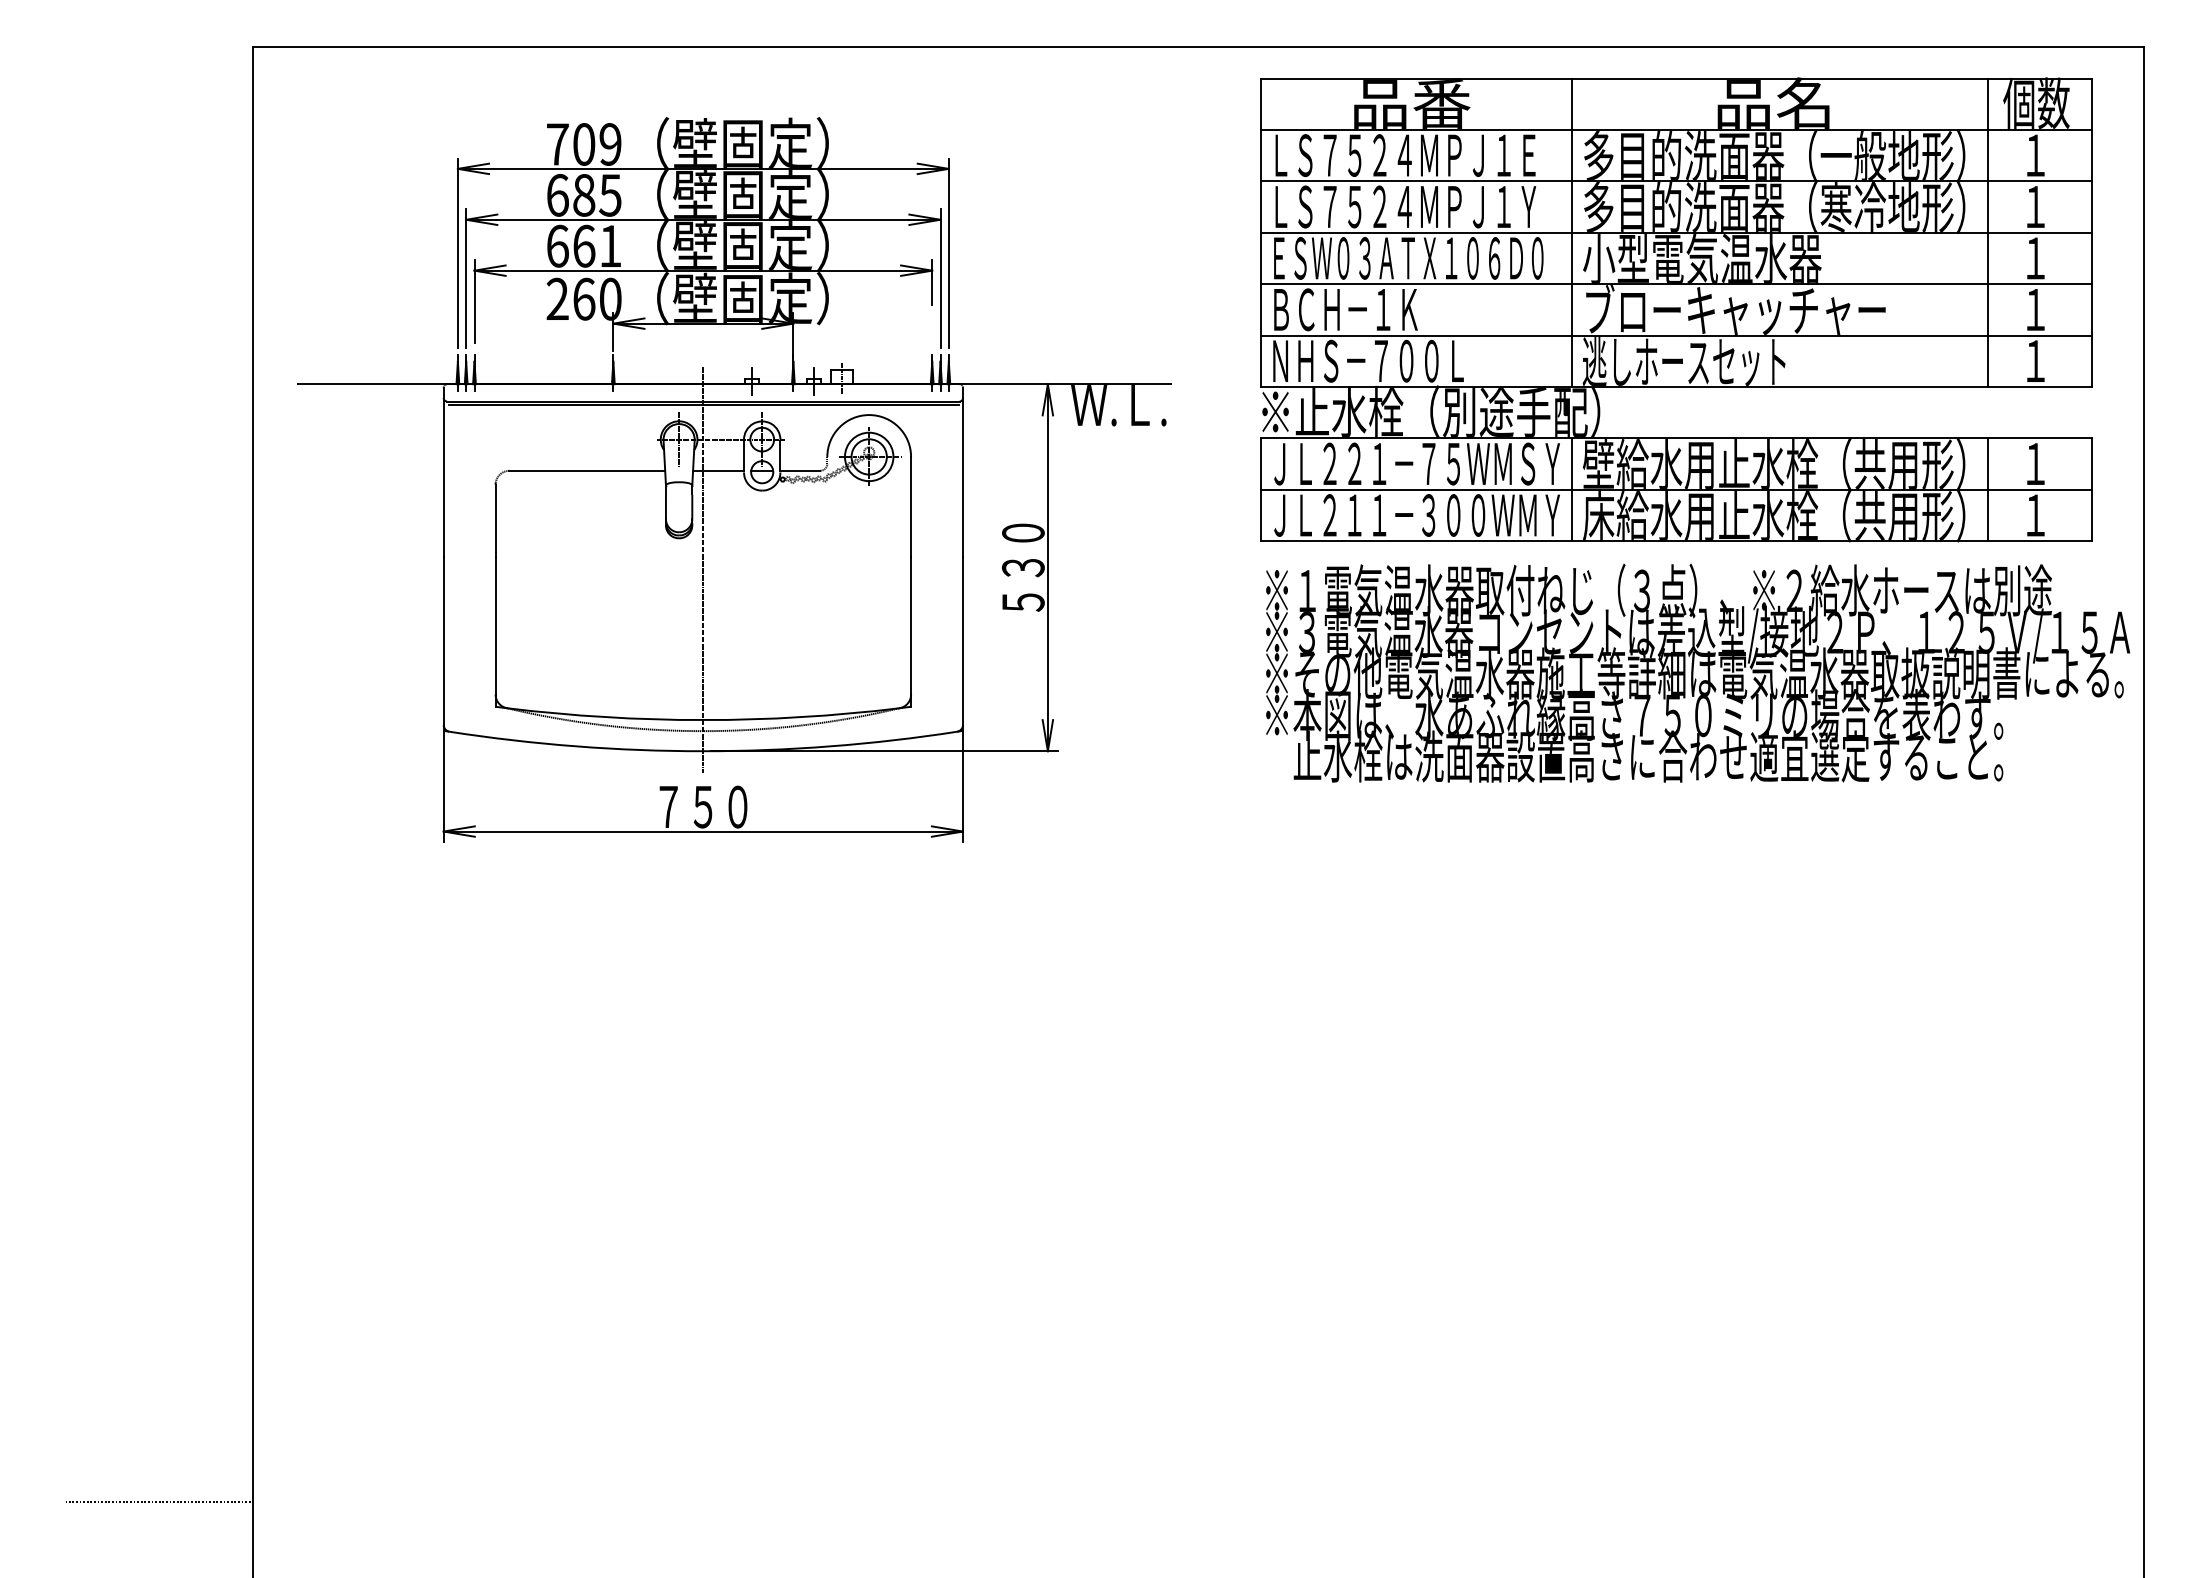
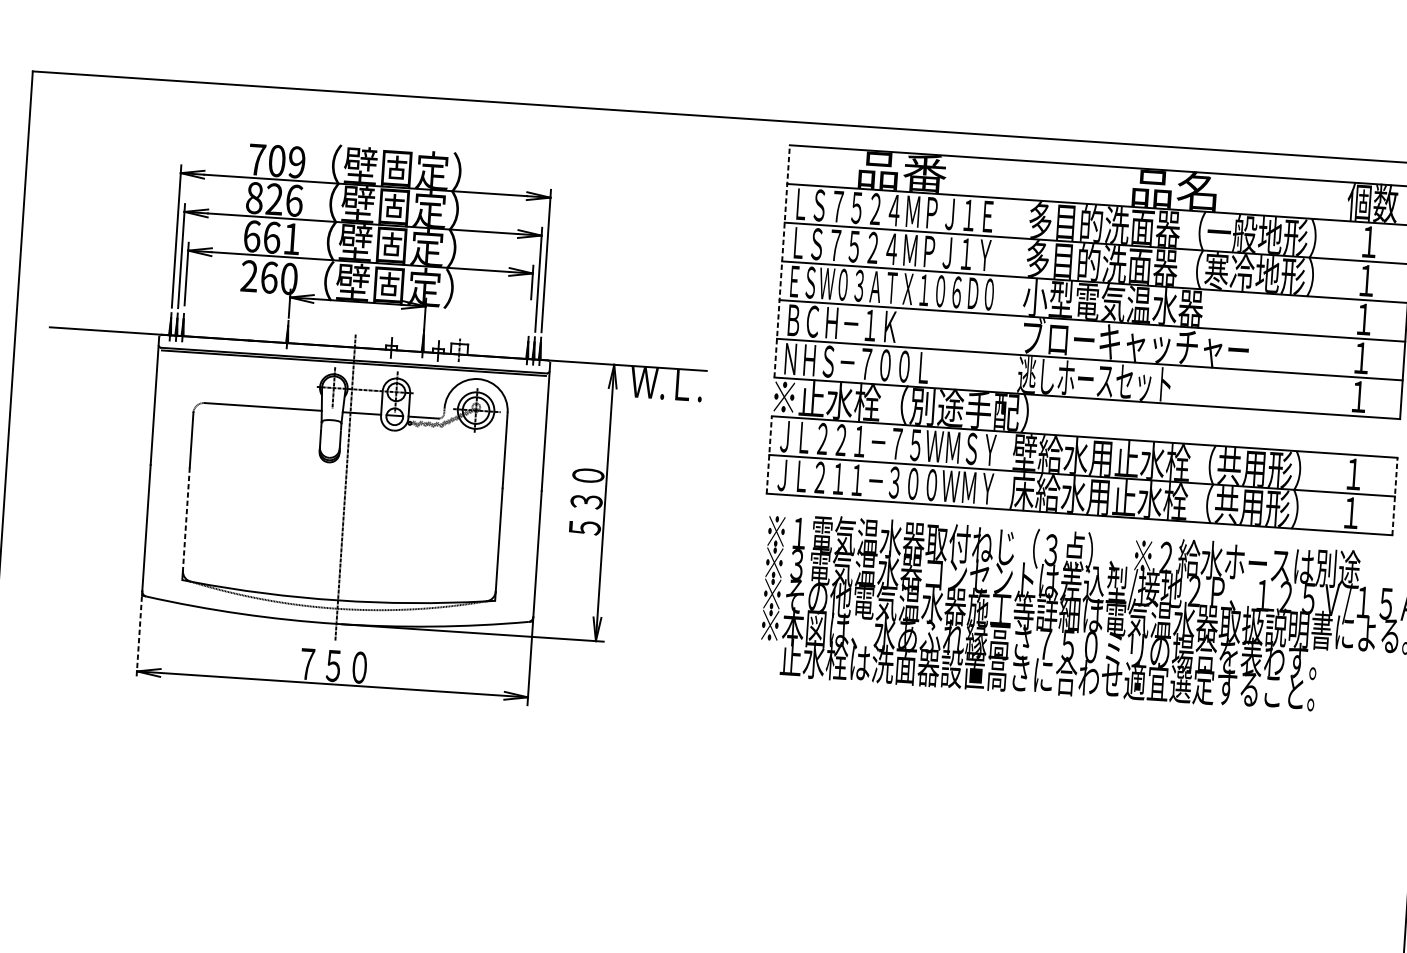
text: (584, 195) -> (274, 199), 685 -> 826
line: (1260, 232) -> (781, 261), solid -> dashed
line: (1572, 232) -> (1016, 276), removed
line: (1987, 232) -> (1329, 297), removed
line: (1260, 489) -> (769, 454), solid -> dashed
line: (1572, 489) -> (1004, 470), removed
line: (1987, 489) -> (1316, 491), removed
line: (2091, 489) -> (1394, 496), solid -> dashed
line: (495, 625) -> (186, 518), solid -> dashed
line: (443, 787) -> (139, 638), solid -> dashed

